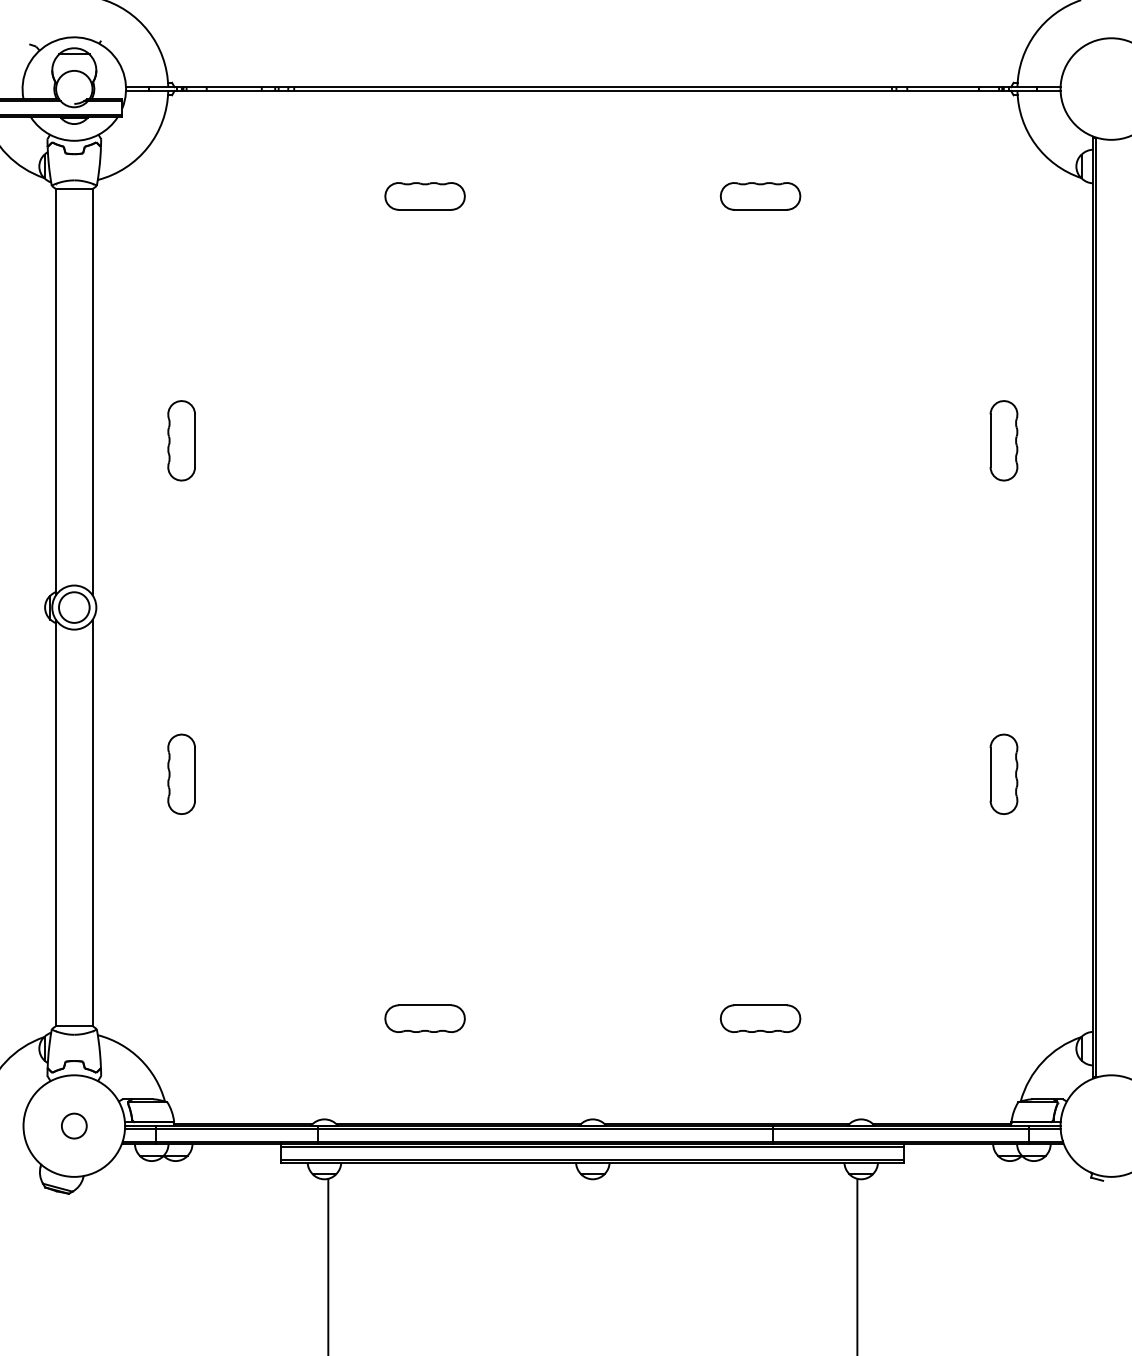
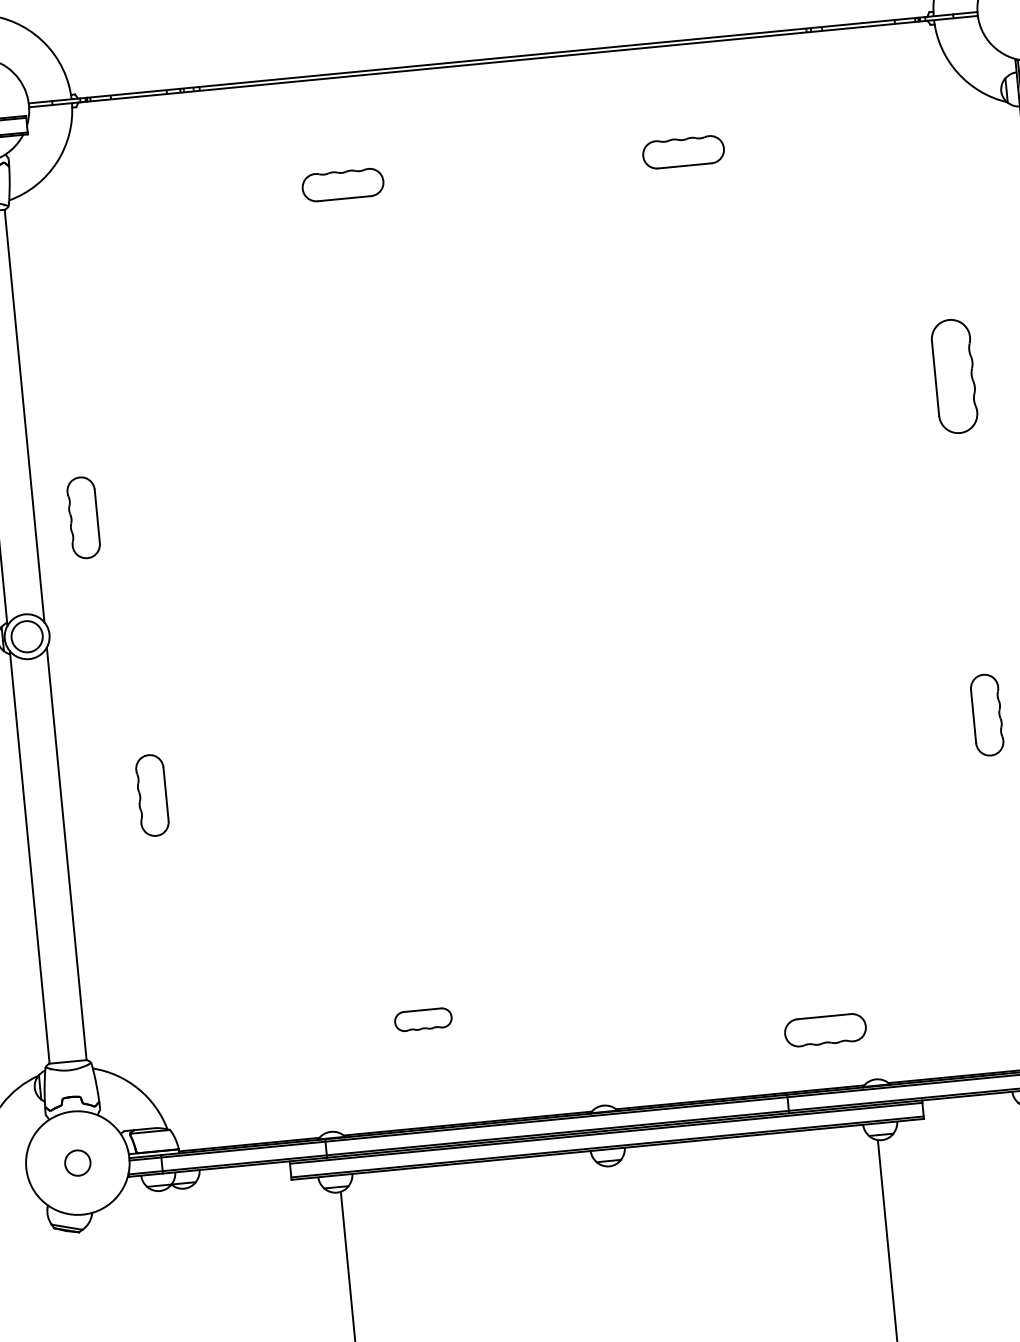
part: (181, 440) -> (83, 517), moved
part: (1003, 440) -> (954, 376), size x1.4
part: (424, 1018) -> (422, 1019), size x0.7
part: (760, 1018) -> (825, 1030), moved

